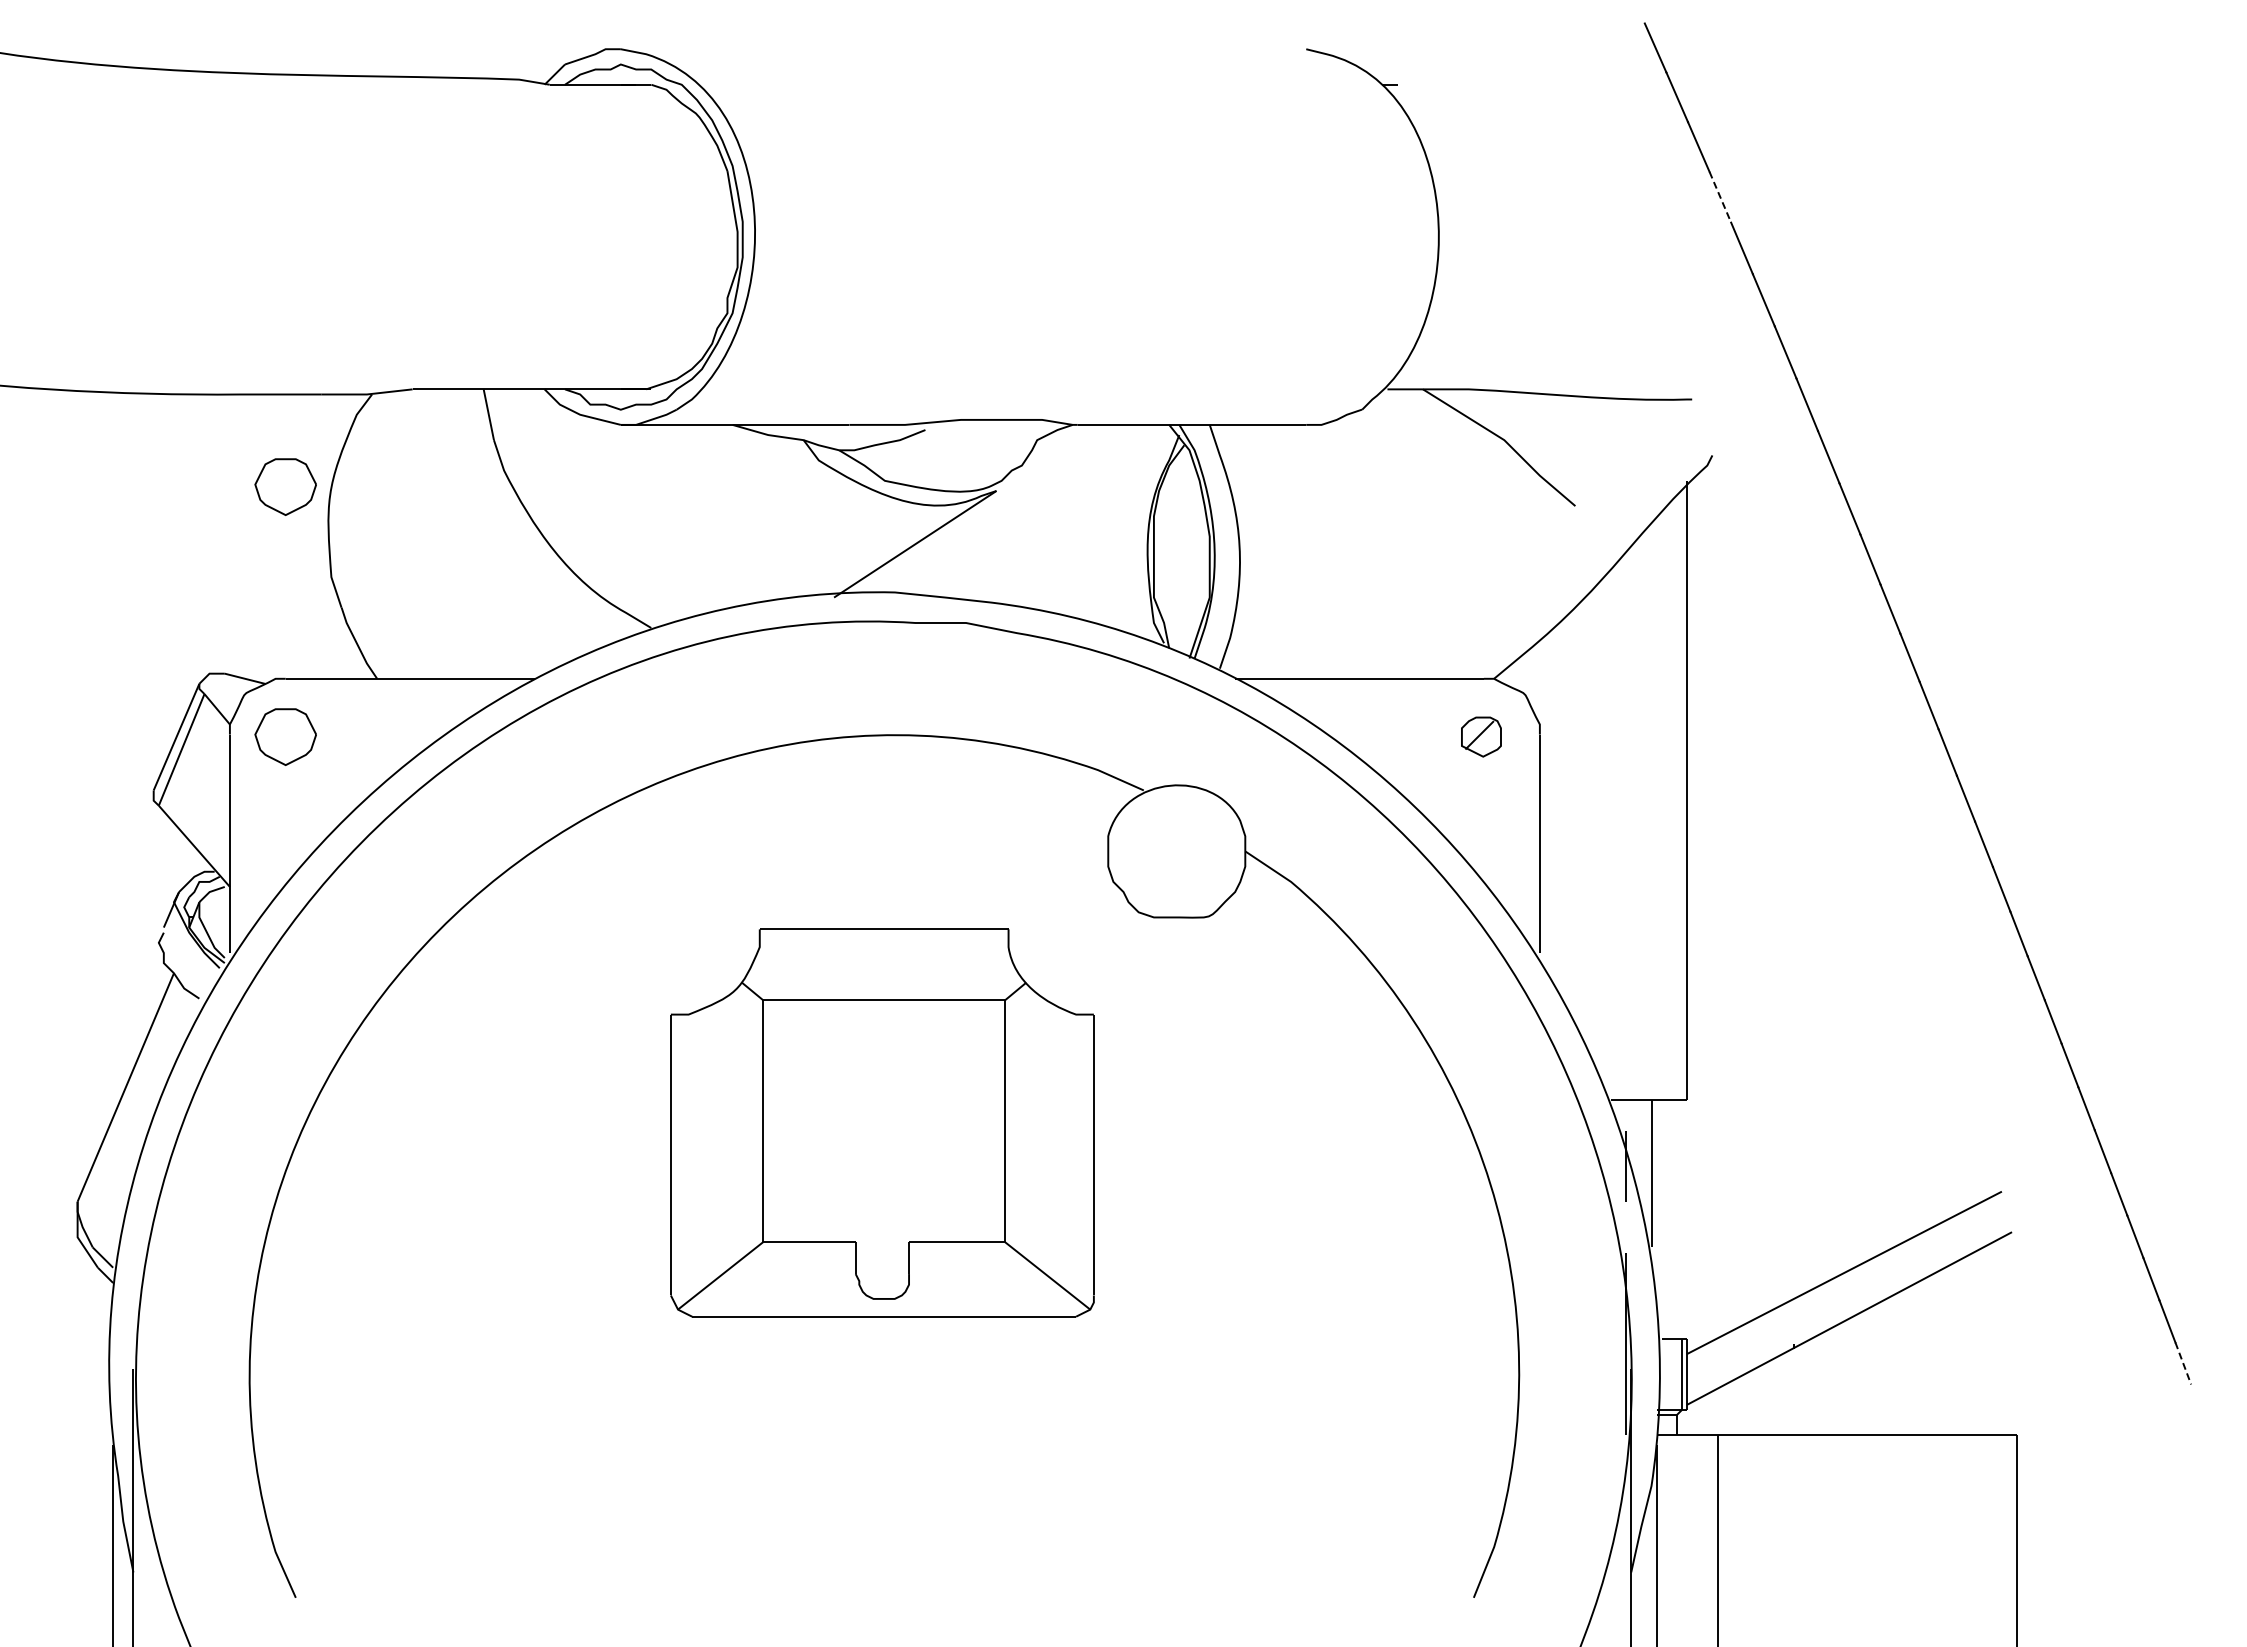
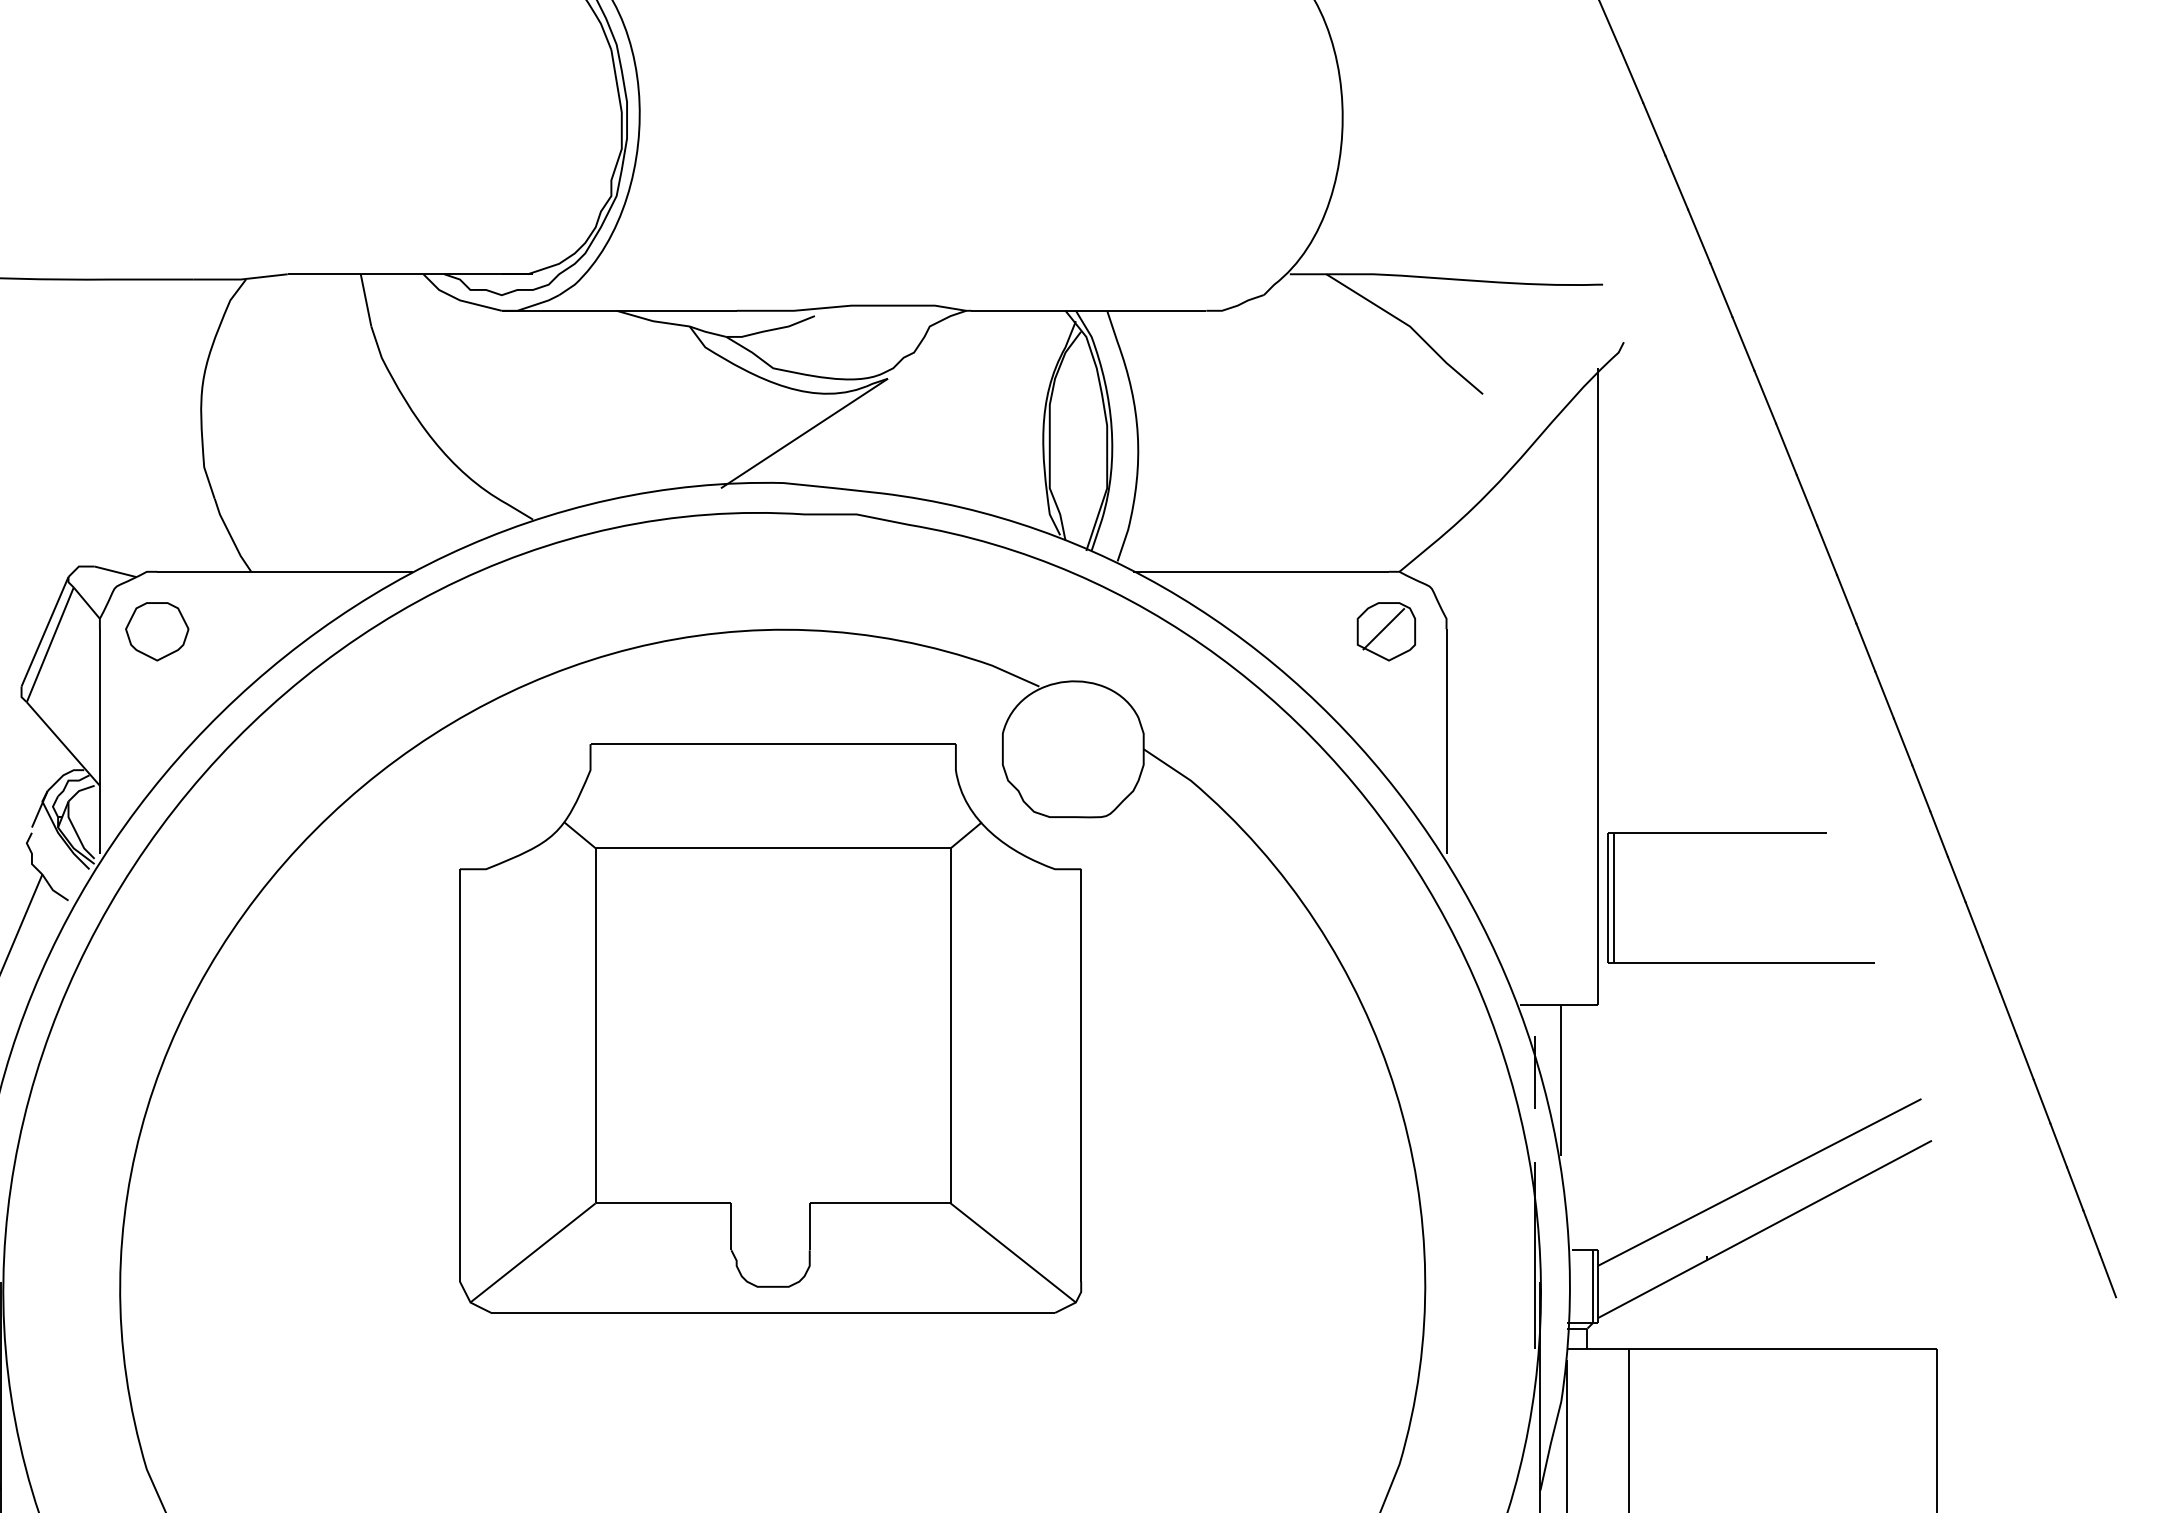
line: (1720, 197) -> (1632, 77), dashed -> solid
part: (285, 486) -> (157, 374), removed
part: (1481, 736) -> (1386, 631), size x1.43
part: (1825, 933) -> (1740, 833), added
part: (882, 1122) -> (770, 1027), size x1.43
line: (2183, 1363) -> (2108, 1275), dashed -> solid

